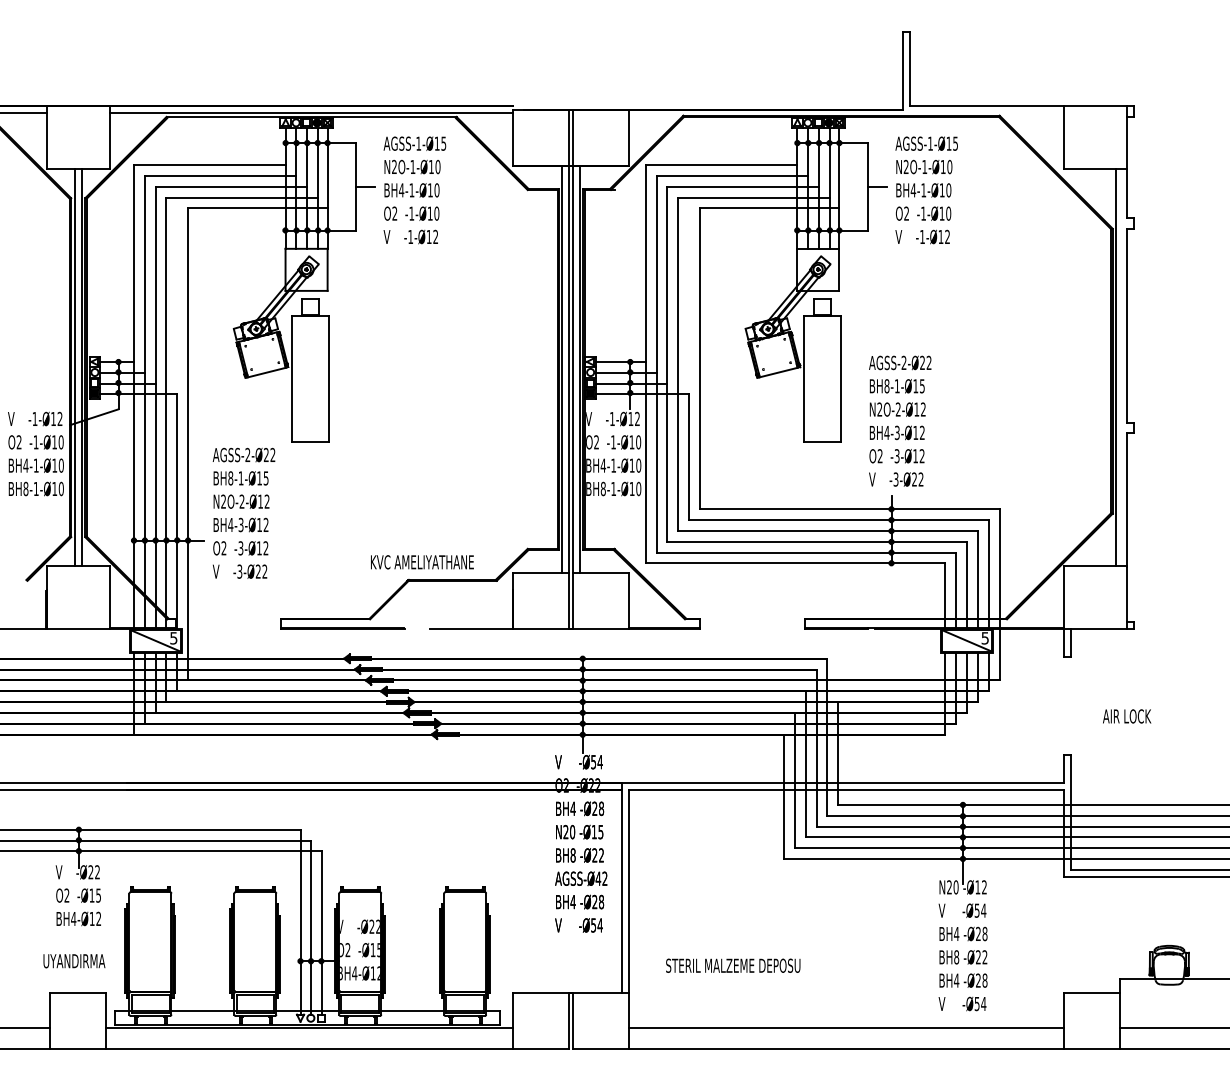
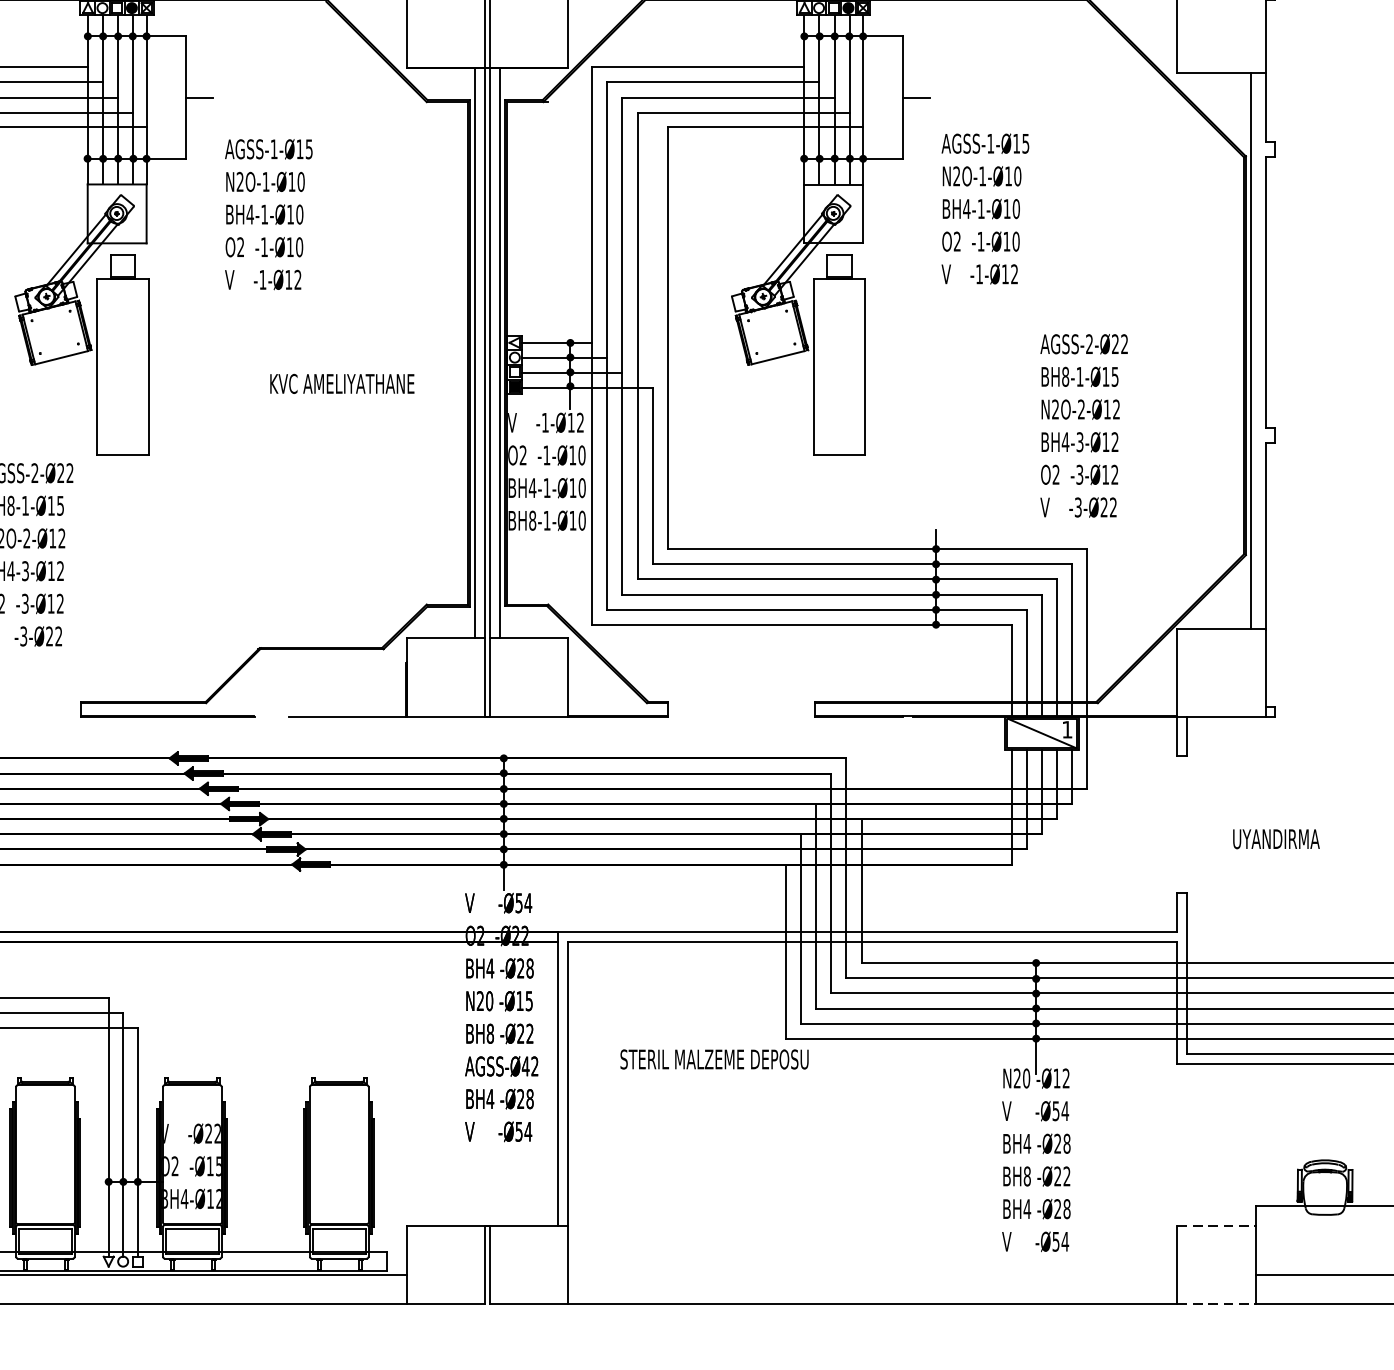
text: (414, 190) -> (268, 214), moved
text: (926, 190) -> (985, 209), moved
text: (900, 420) -> (1084, 424), moved
text: (422, 562) -> (342, 384), moved
text: (984, 638) -> (1066, 730), 5 -> 1
text: (1134, 716) -> (1276, 839), AIR LOCK -> UYANDIRMA
text: (733, 965) -> (714, 1059), moved
line: (1091, 992) -> (1216, 1225), solid -> dashed
line: (845, 1027) -> (871, 1274), removed
line: (1091, 1048) -> (1216, 1304), solid -> dashed

